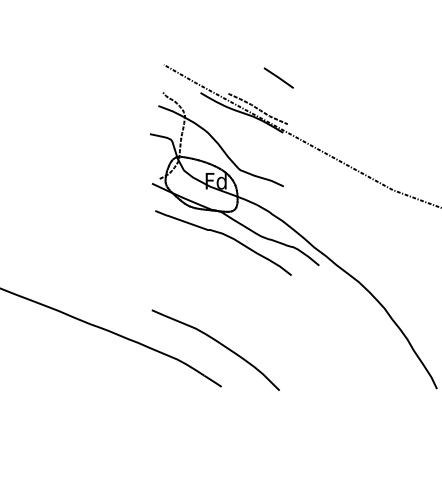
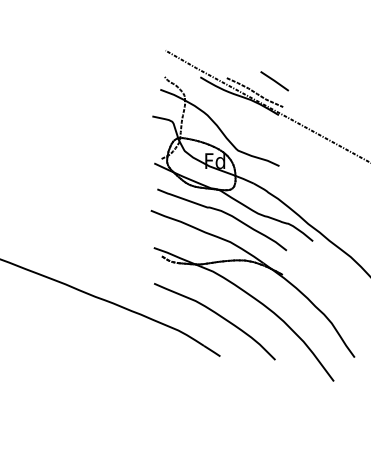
line: (278, 77) -> (274, 80), moved
part: (255, 322) -> (252, 295), added

